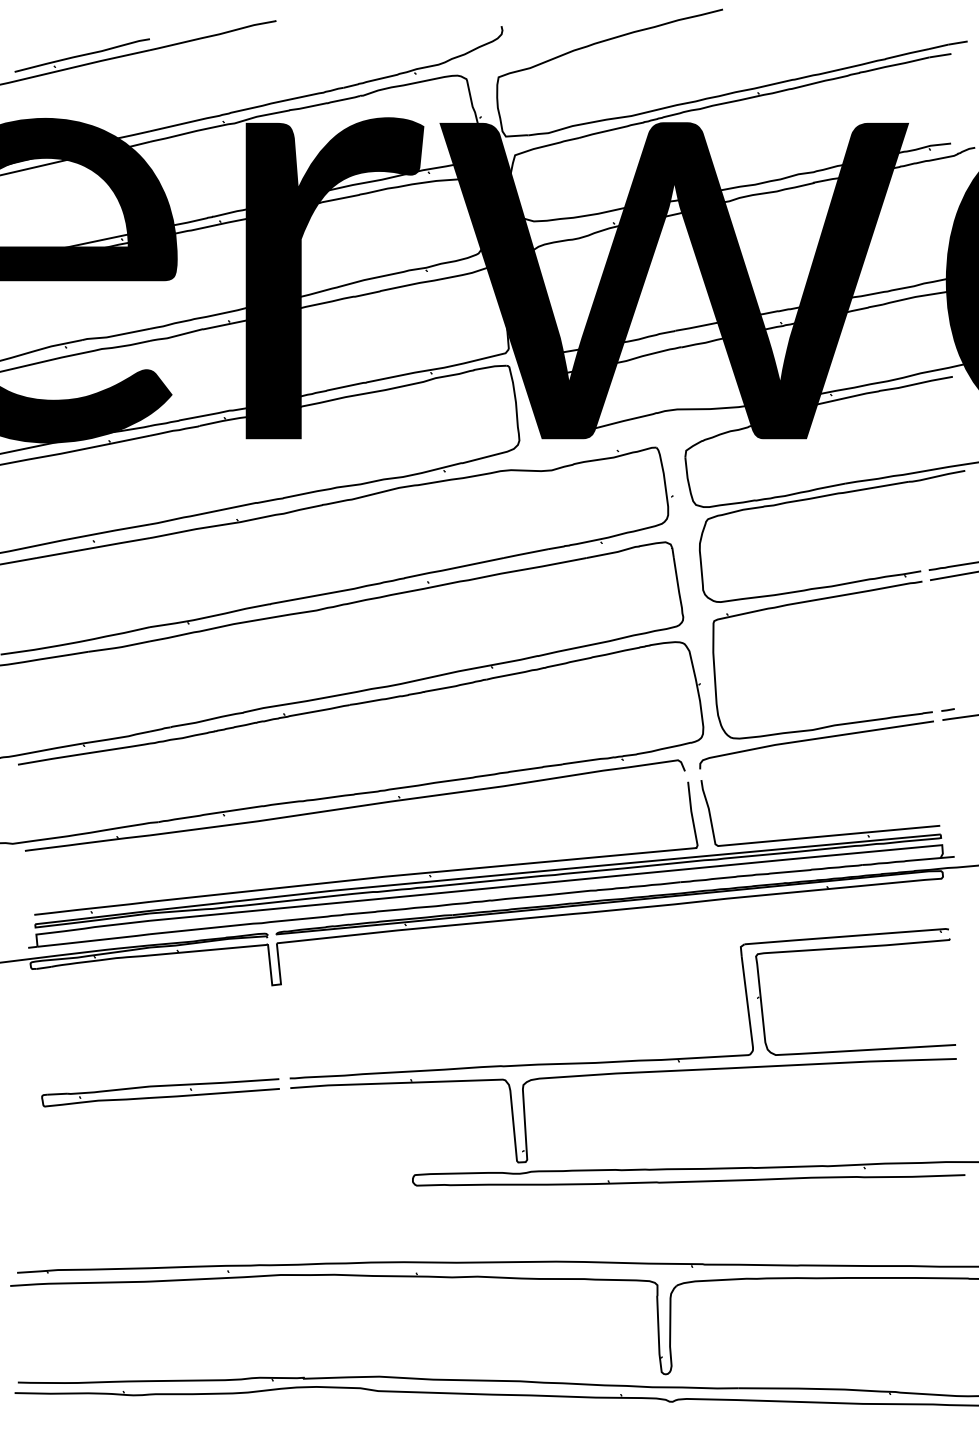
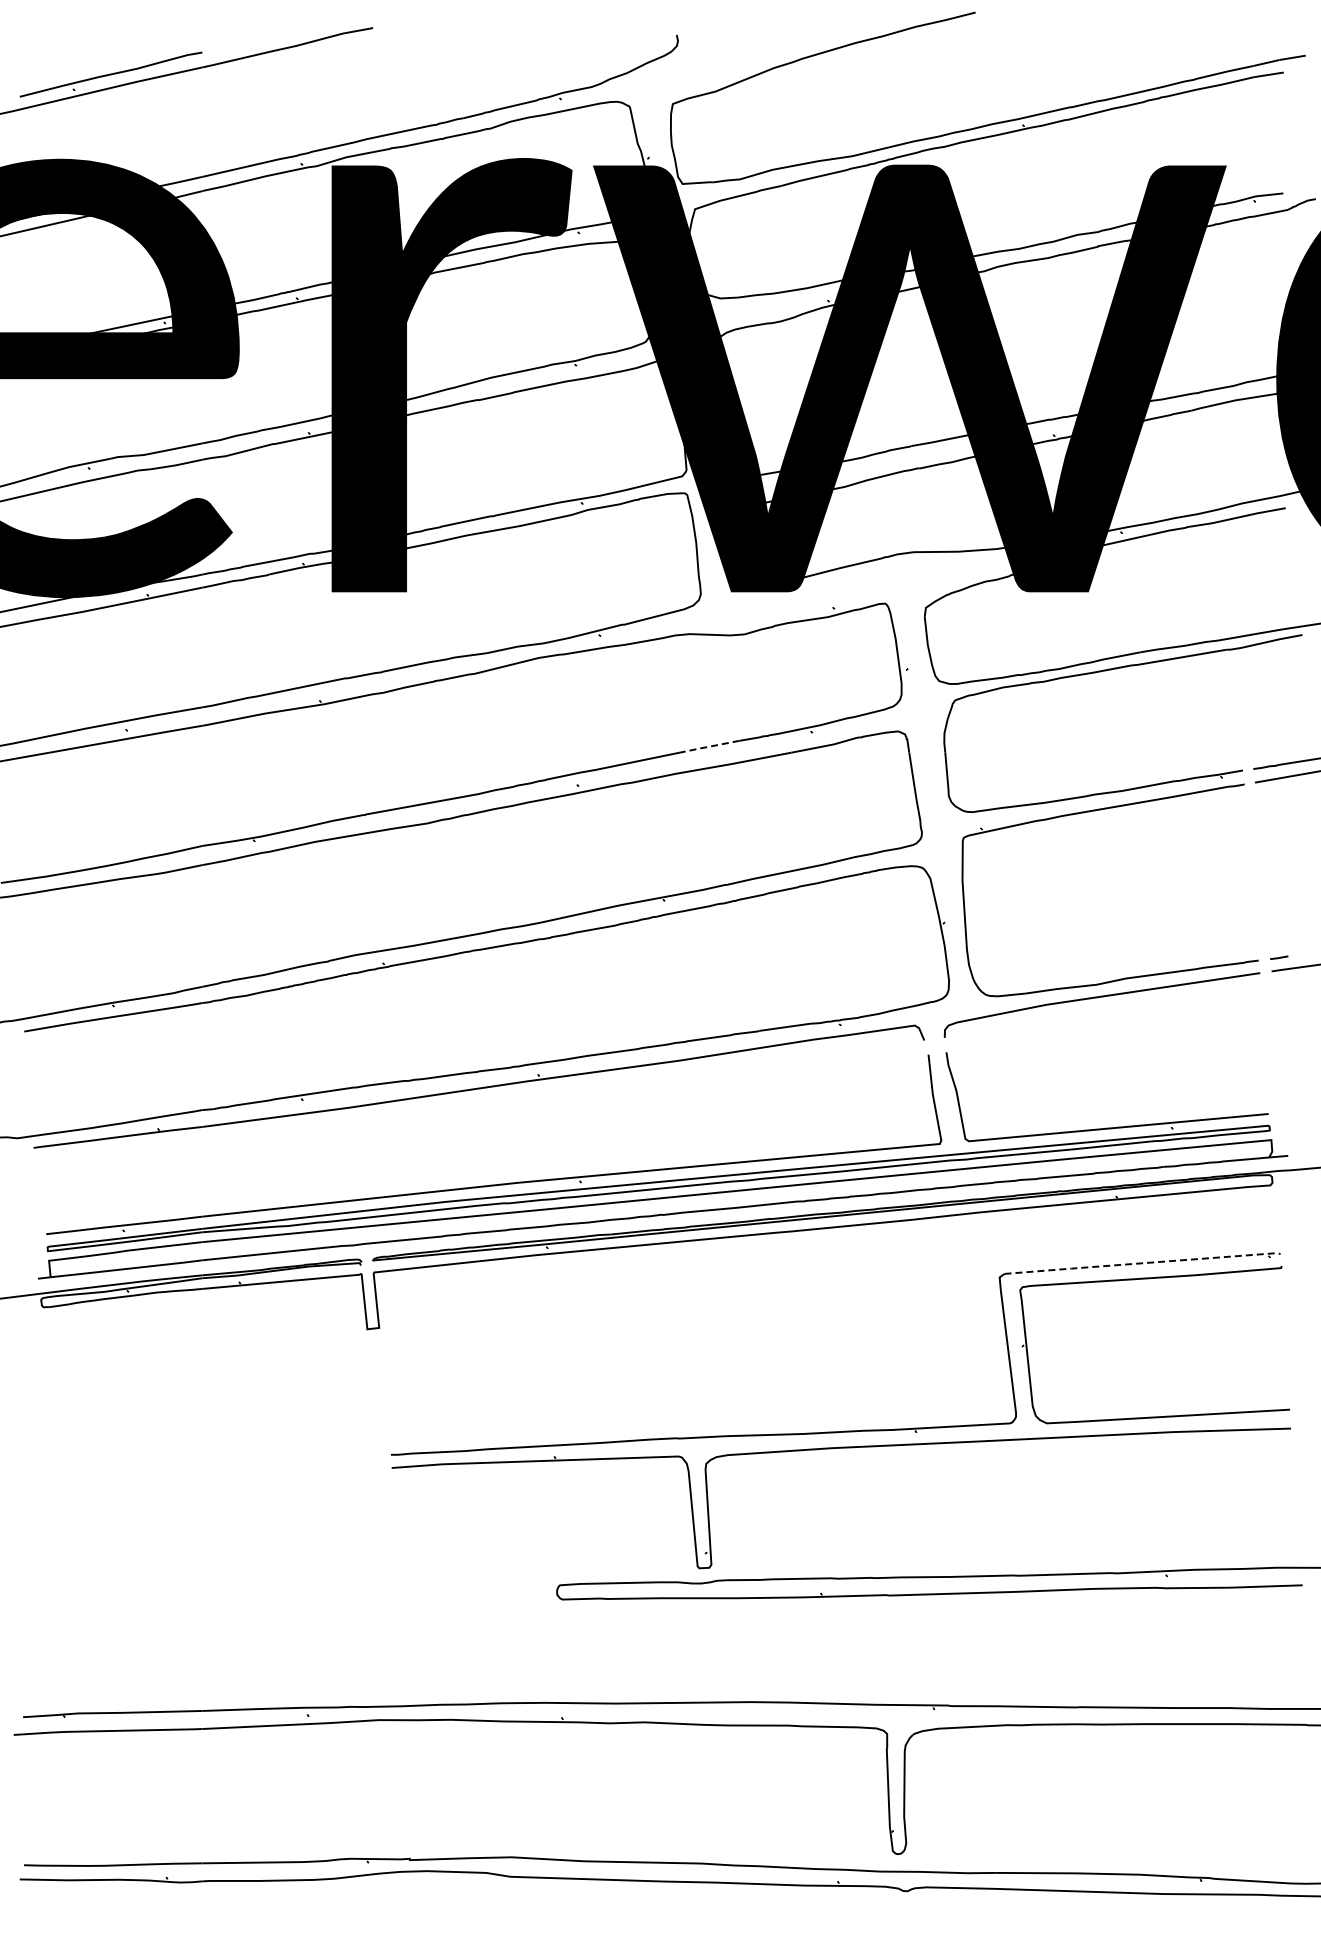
line: (525, 553) -> (709, 746), solid -> dashed
line: (847, 936) -> (1143, 1263), solid -> dashed
part: (160, 1092) -> (216, 1474), removed

